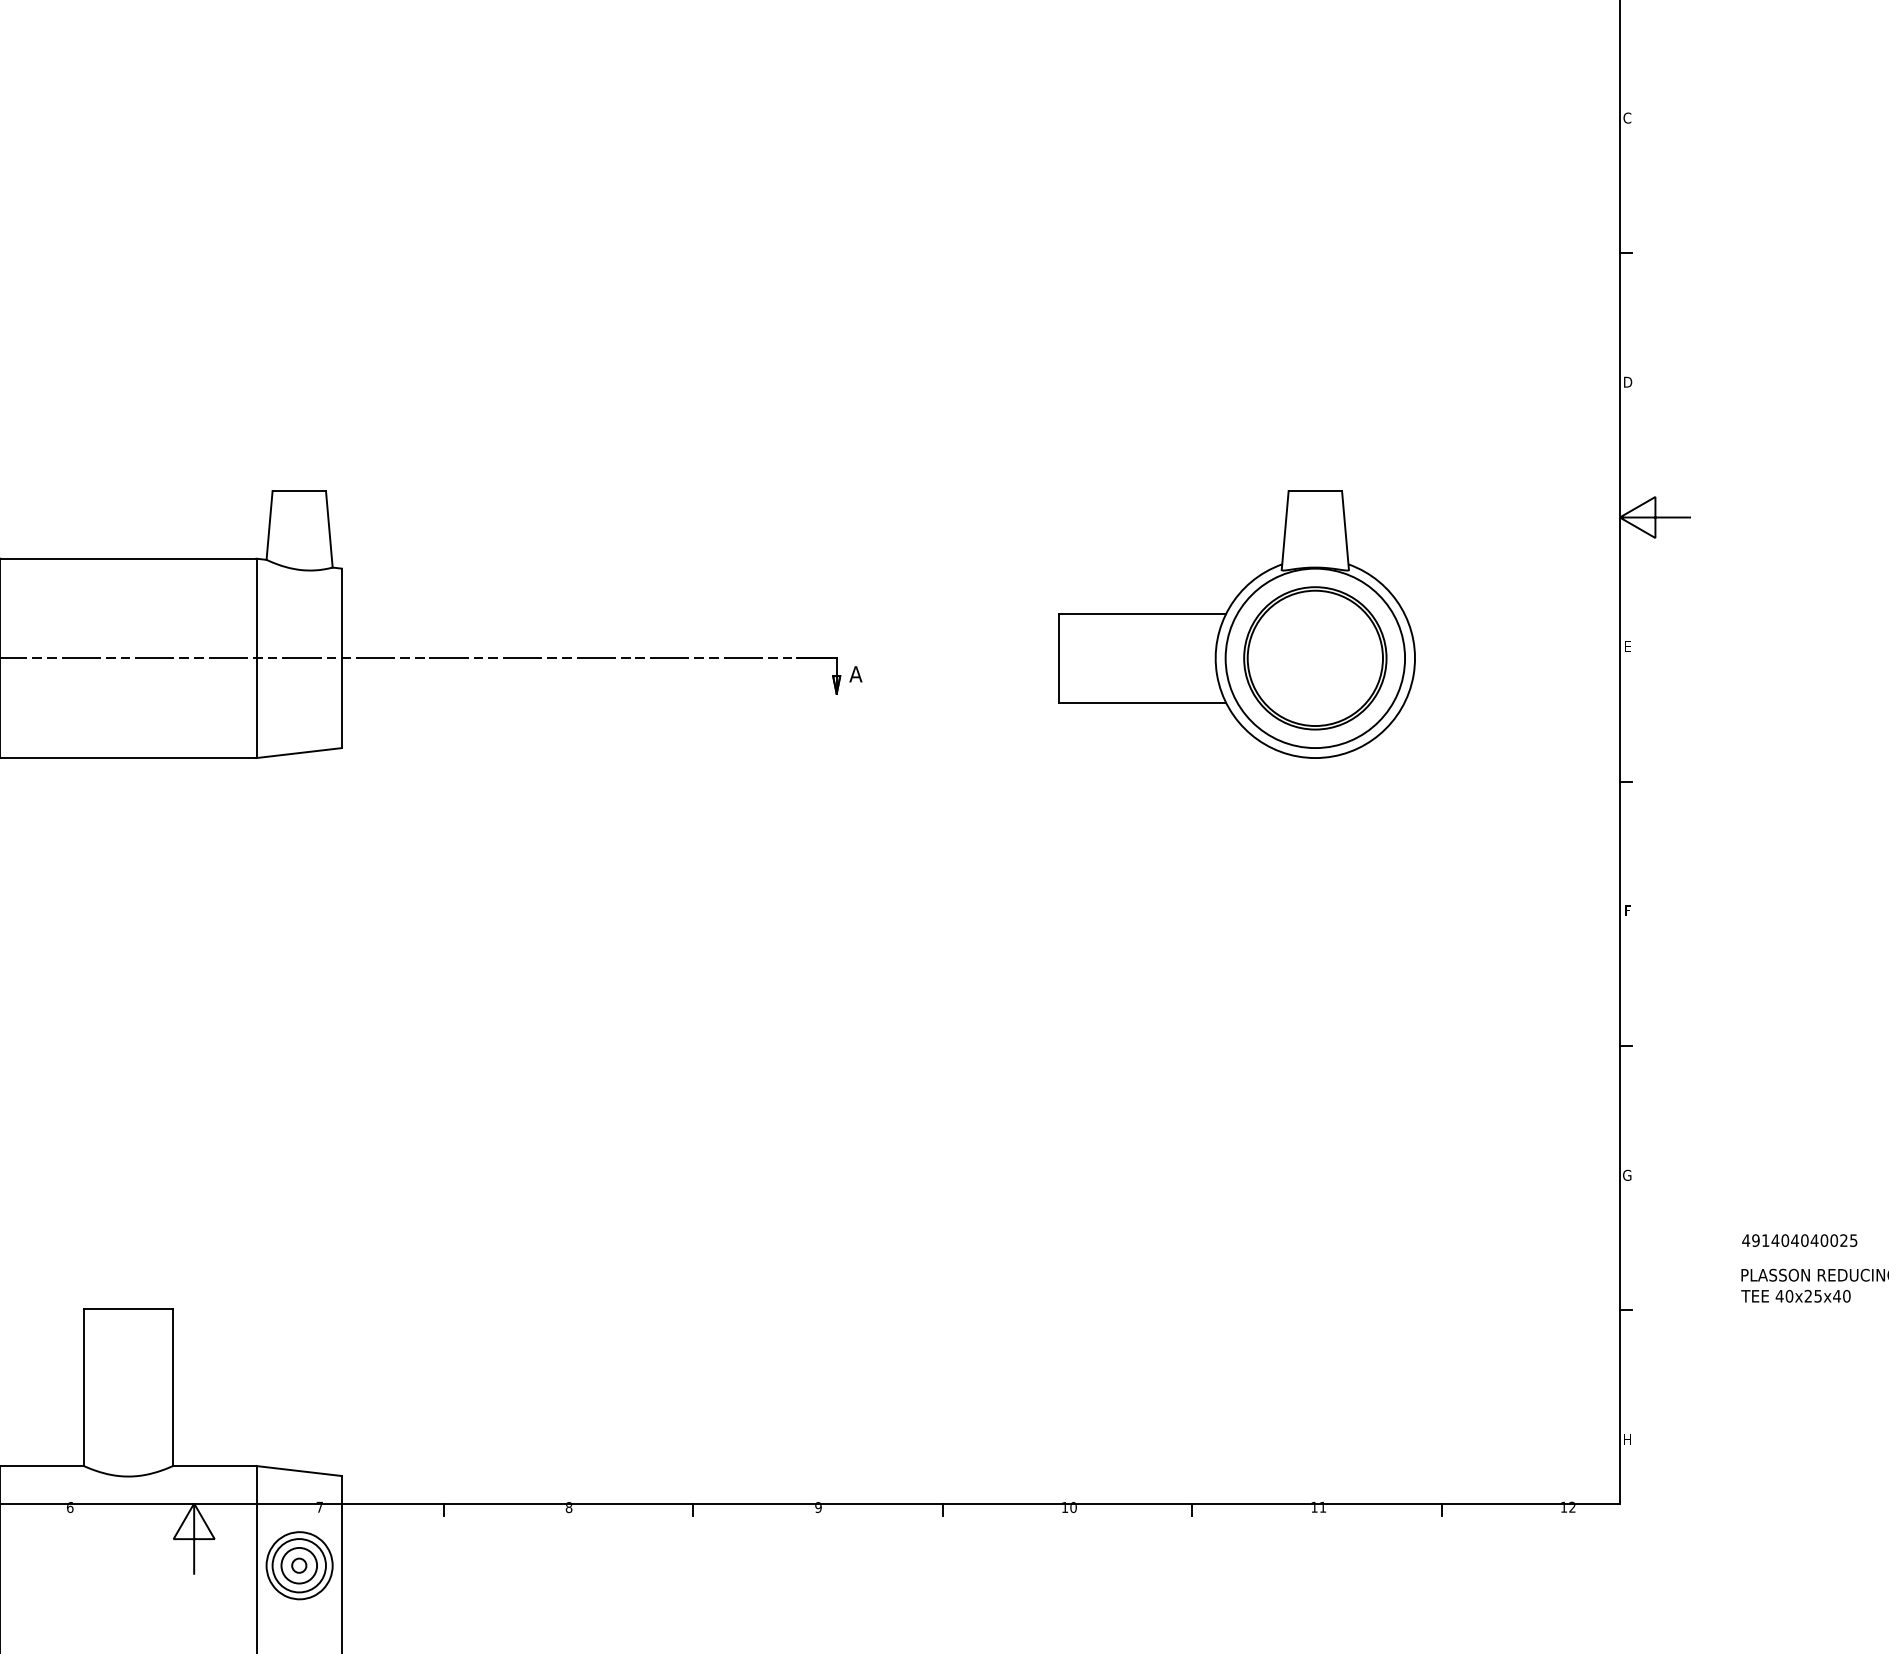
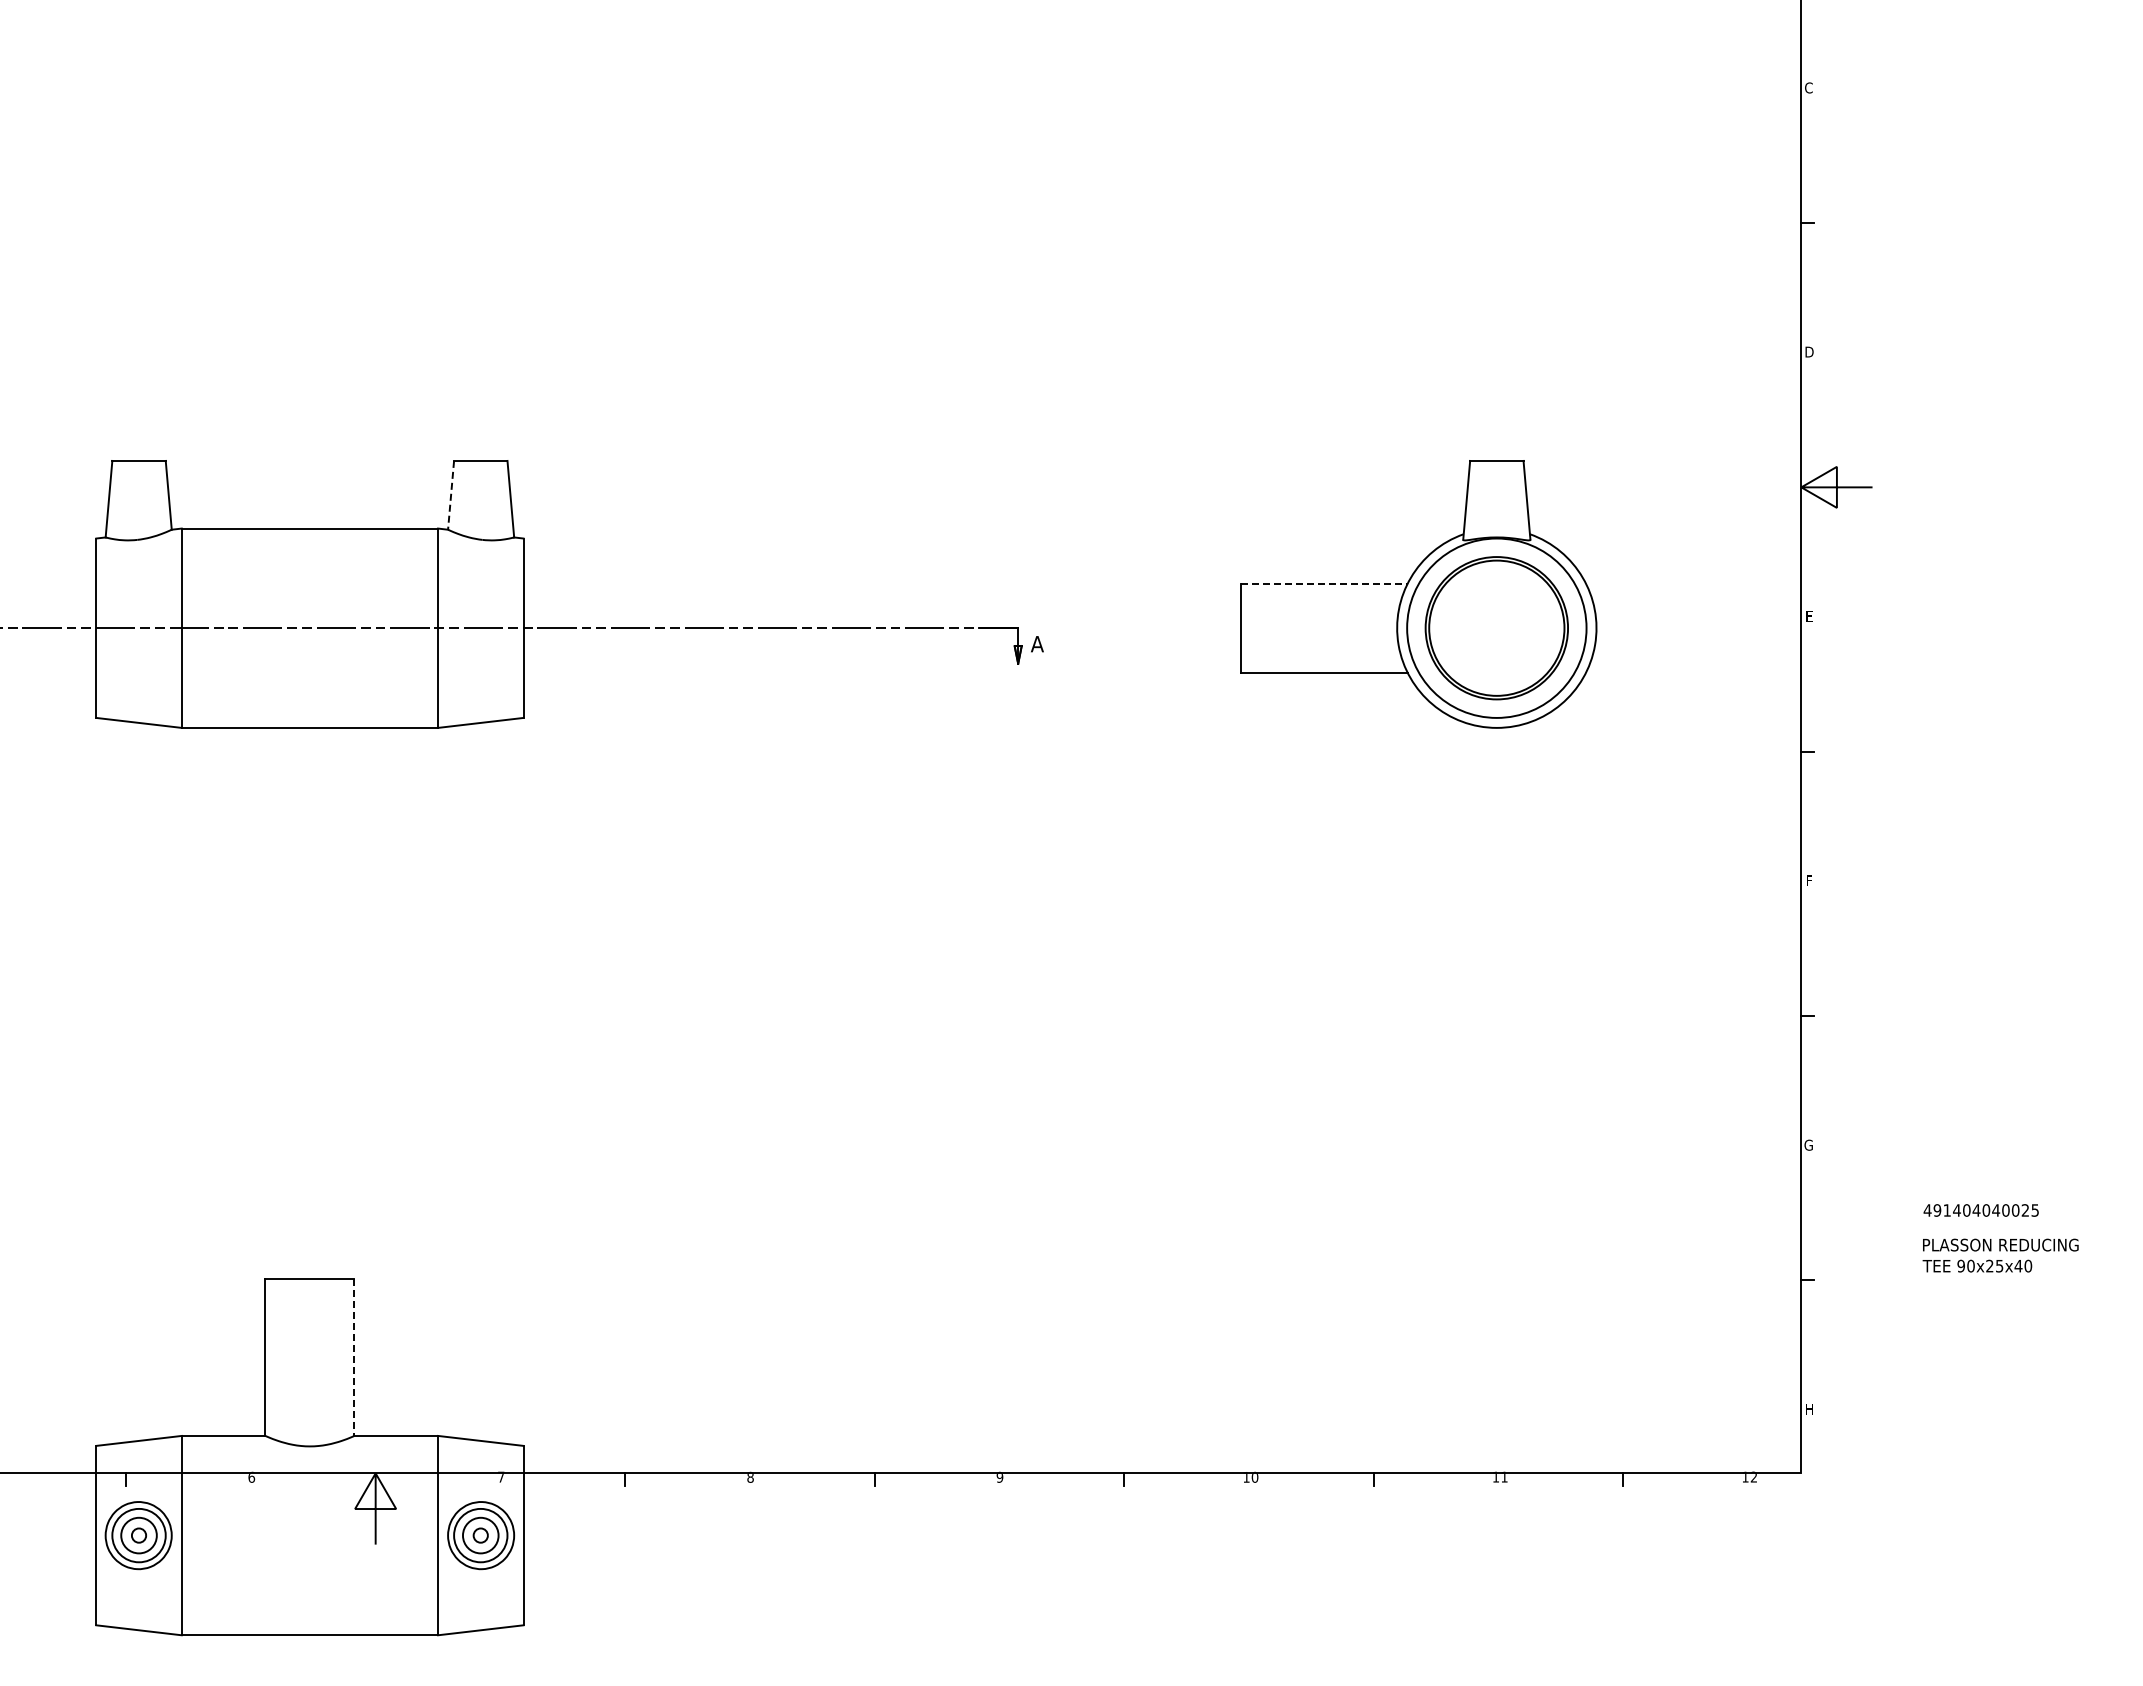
line: (270, 525) -> (451, 495), solid -> dashed
line: (1143, 613) -> (1324, 583), solid -> dashed
text: (1780, 1295) -> (1961, 1265), 40x25x40 -> 90x25x40
line: (173, 1388) -> (354, 1358), solid -> dashed

